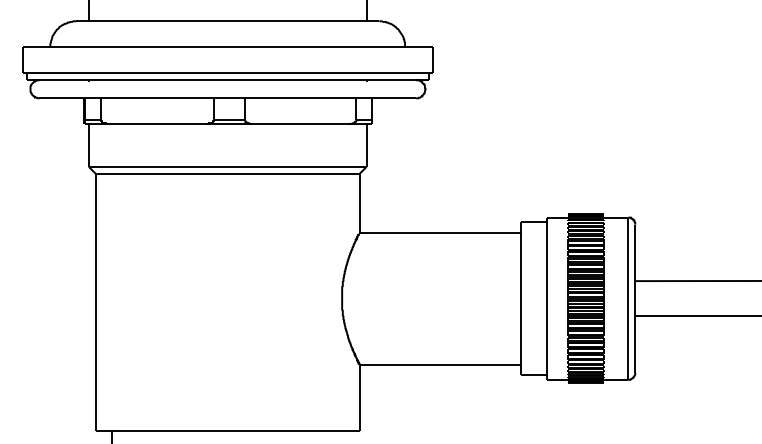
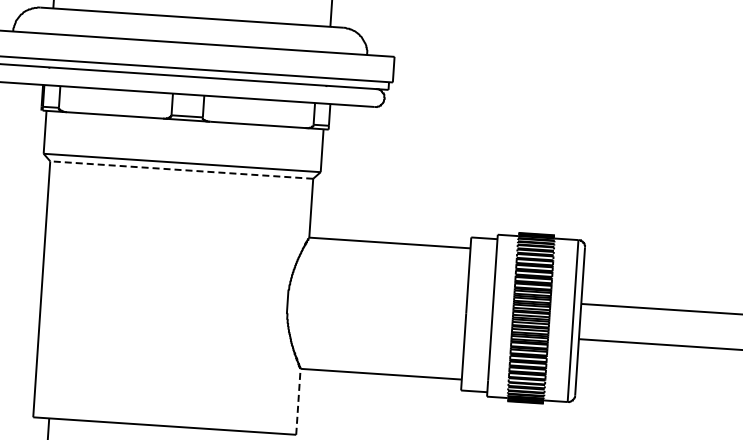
line: (227, 174) -> (181, 170), solid -> dashed
line: (359, 396) -> (298, 400), solid -> dashed

